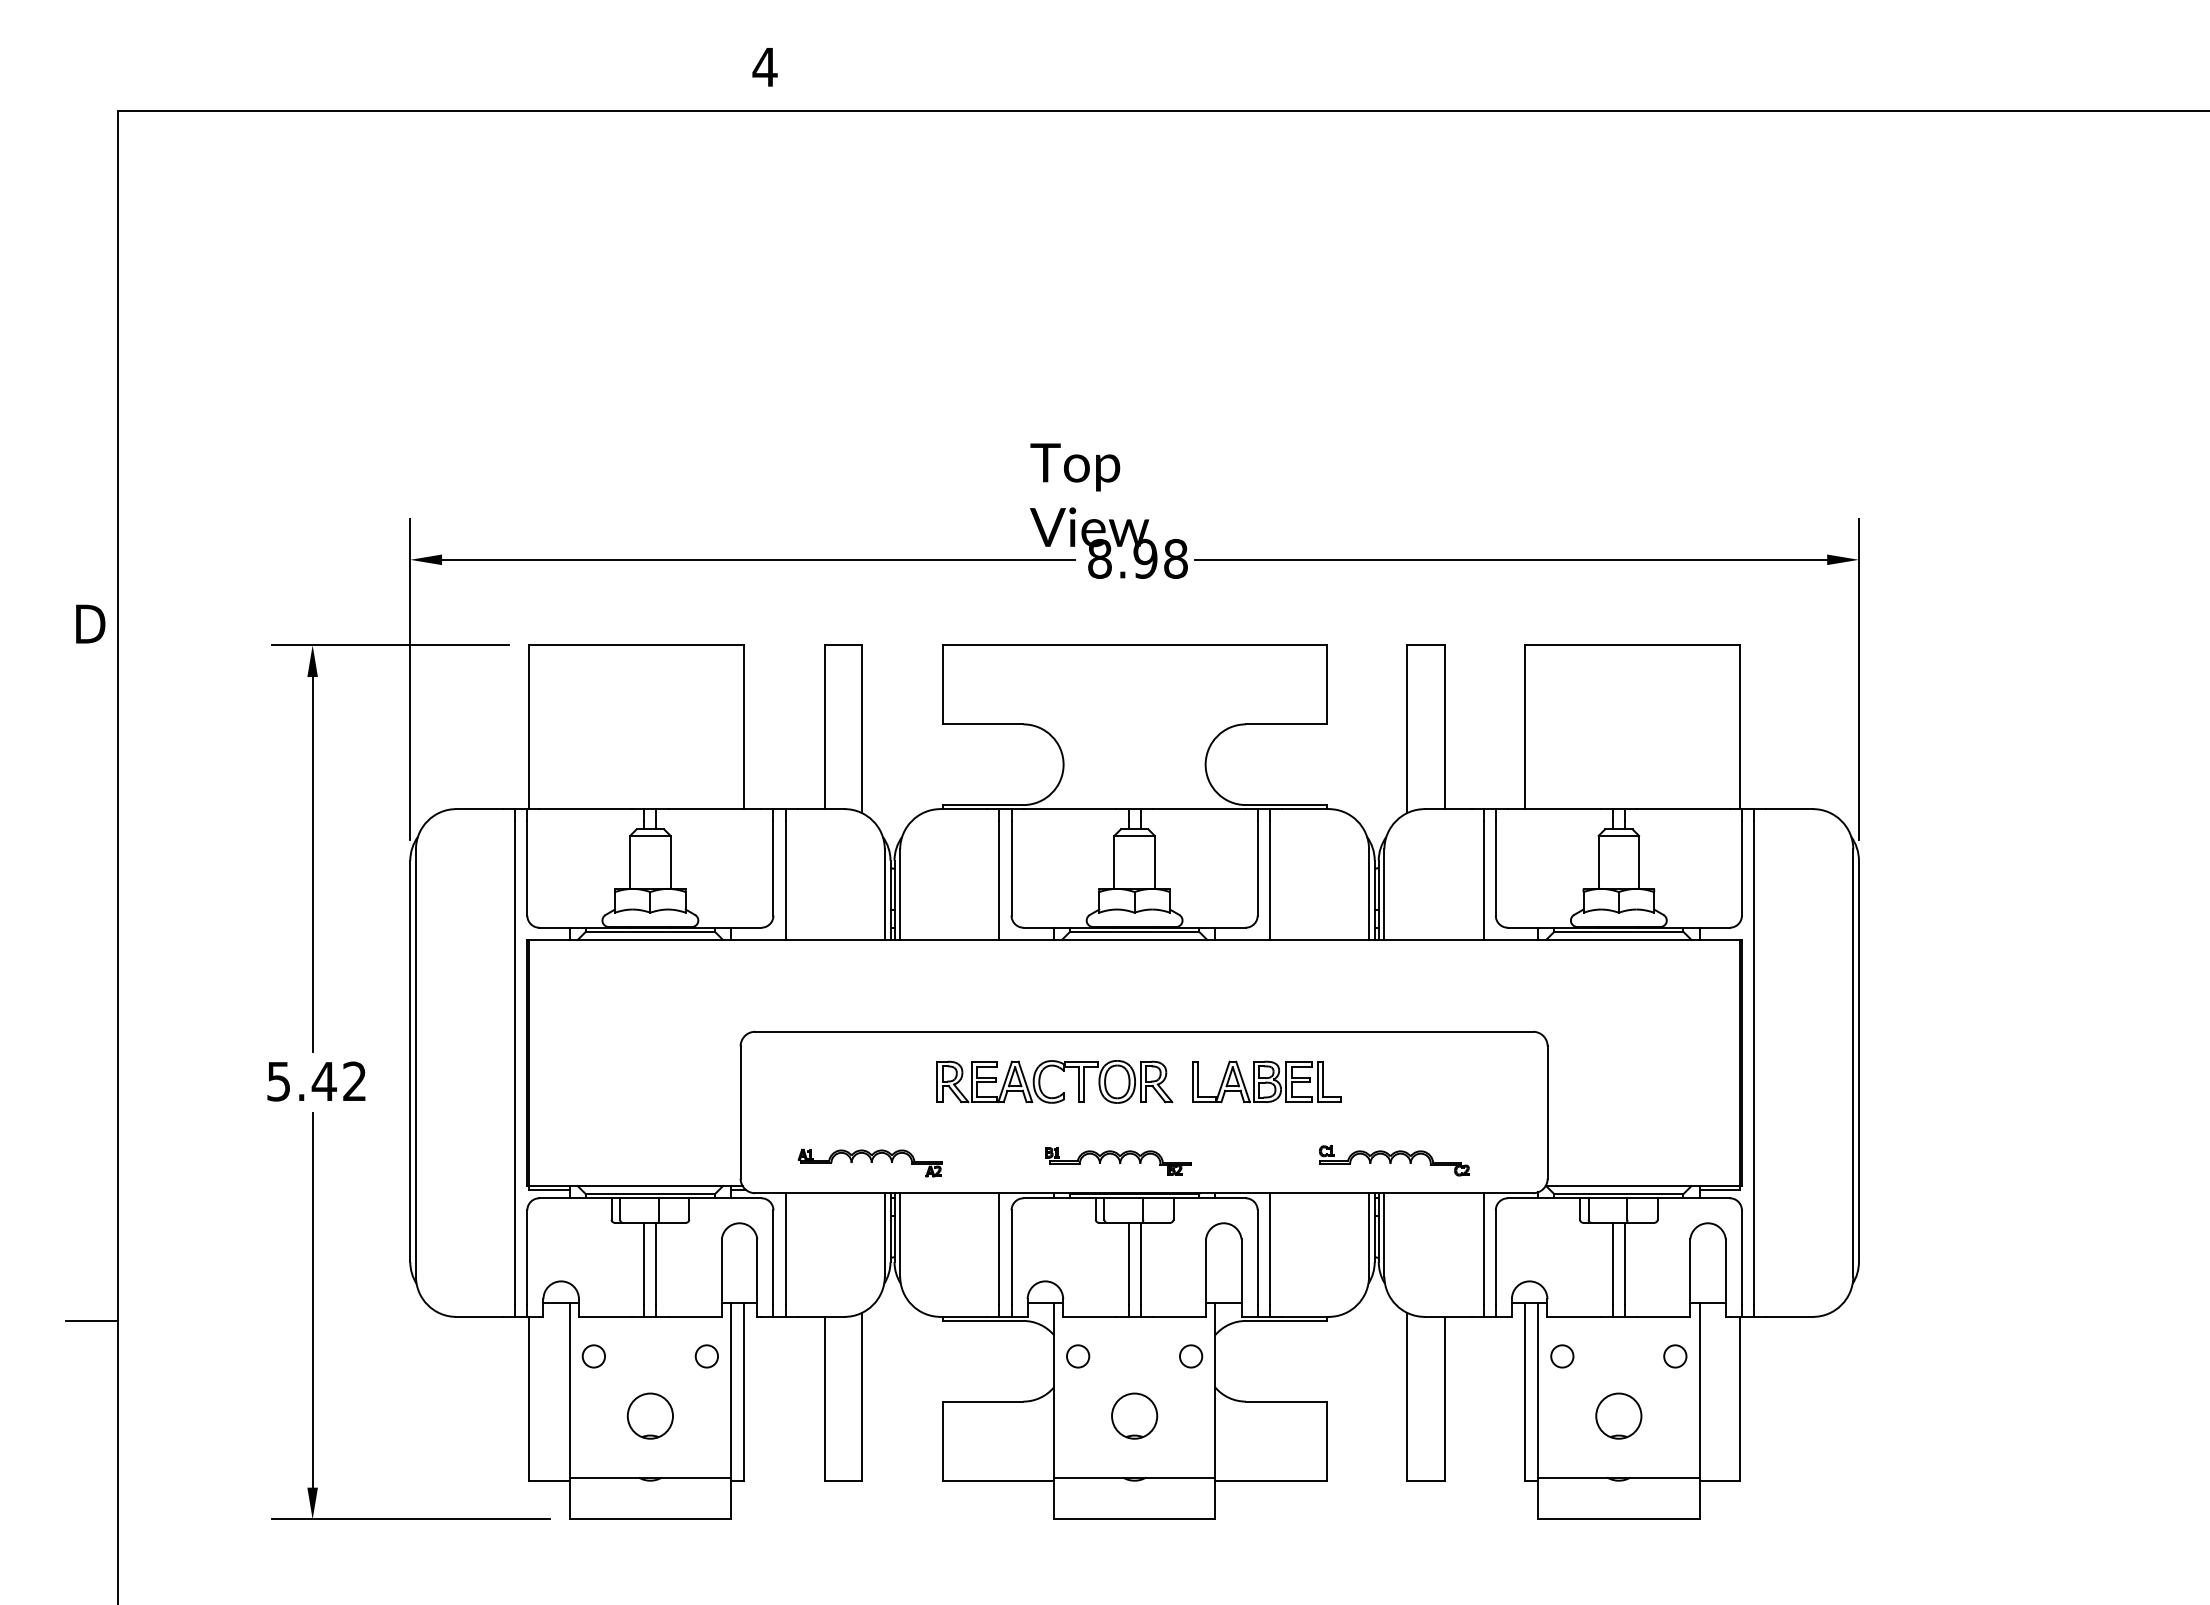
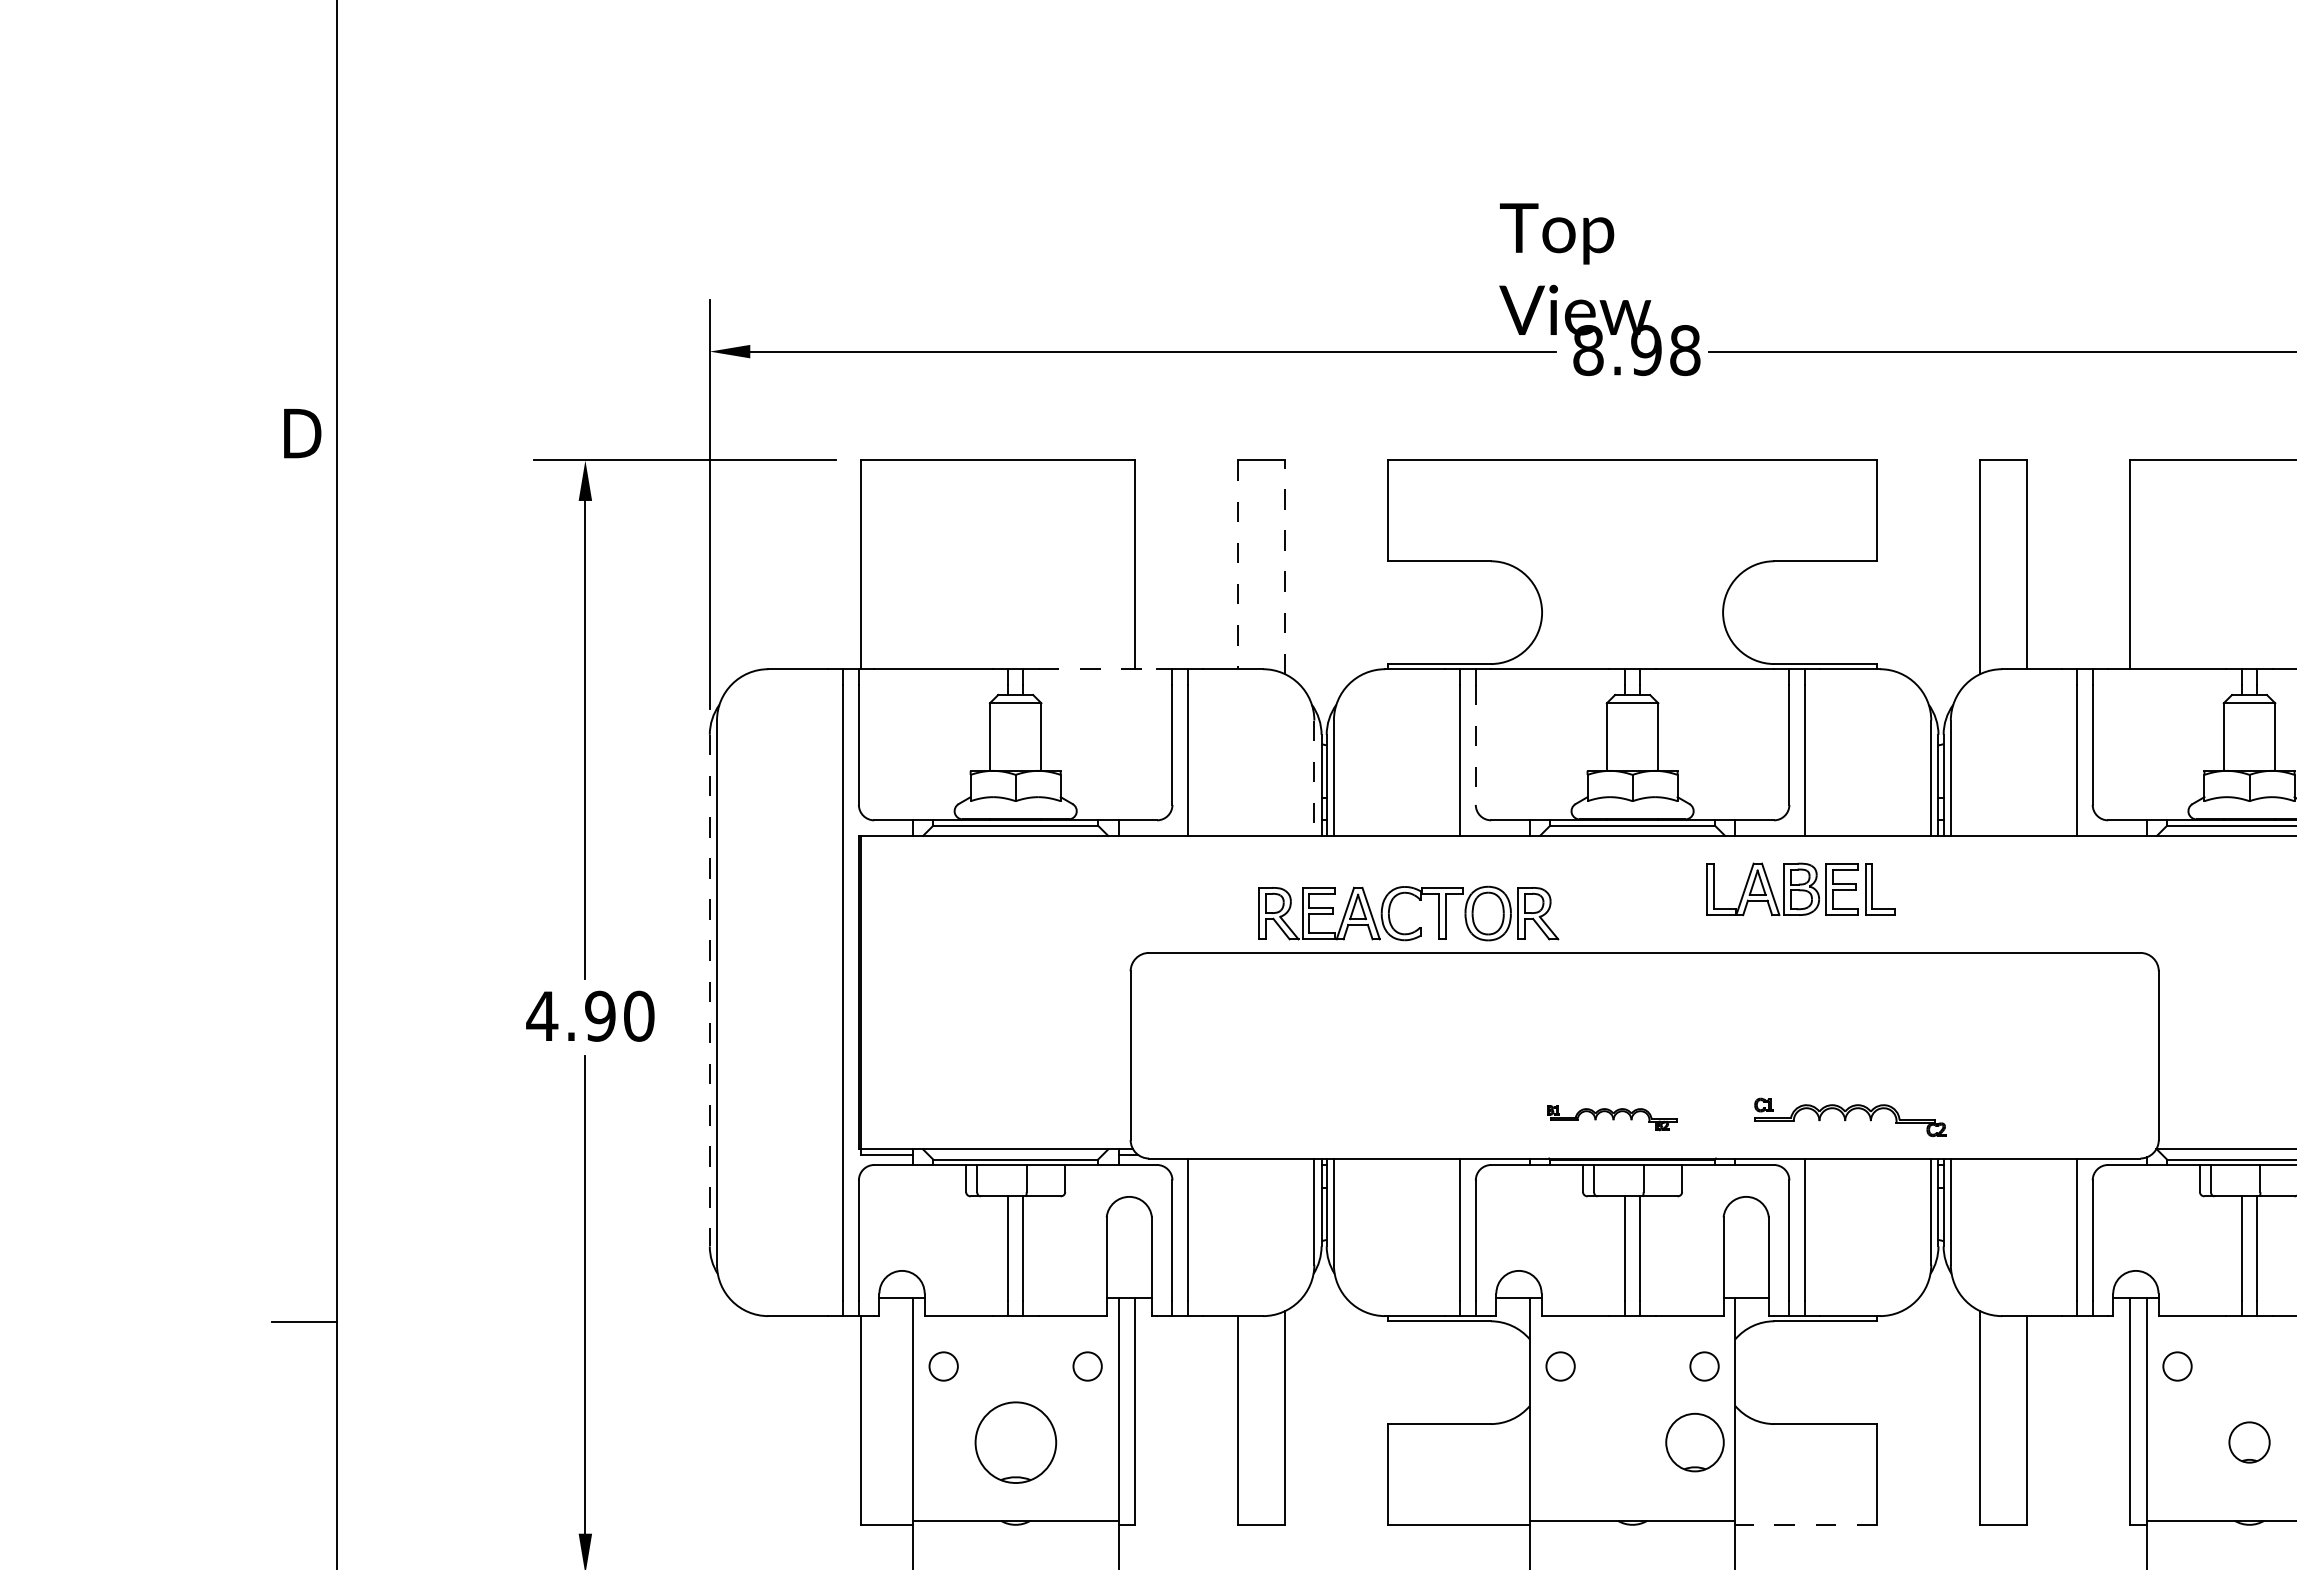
line: (824, 727) -> (1237, 565), solid -> dashed
line: (861, 729) -> (1284, 567), solid -> dashed
line: (715, 809) -> (1098, 669), solid -> dashed
line: (1011, 868) -> (1475, 744), solid -> dashed
line: (884, 895) -> (1313, 779), solid -> dashed
line: (410, 1061) -> (710, 990), solid -> dashed
part: (1061, 1070) -> (1417, 899), moved
text: (316, 1081) -> (590, 1016), 5.42 -> 4.90
part: (1266, 1081) -> (1800, 888), moved
part: (1394, 1160) -> (1850, 1116), moved
part: (1118, 1161) -> (1612, 1118), size x0.7
part: (869, 1162) -> (1294, 1119), removed
part: (649, 1415) -> (1014, 1441), size x1.4
part: (1134, 1415) -> (1694, 1441), moved
part: (1618, 1415) -> (2249, 1441), size x0.7
line: (1271, 1480) -> (1806, 1524), solid -> dashed

